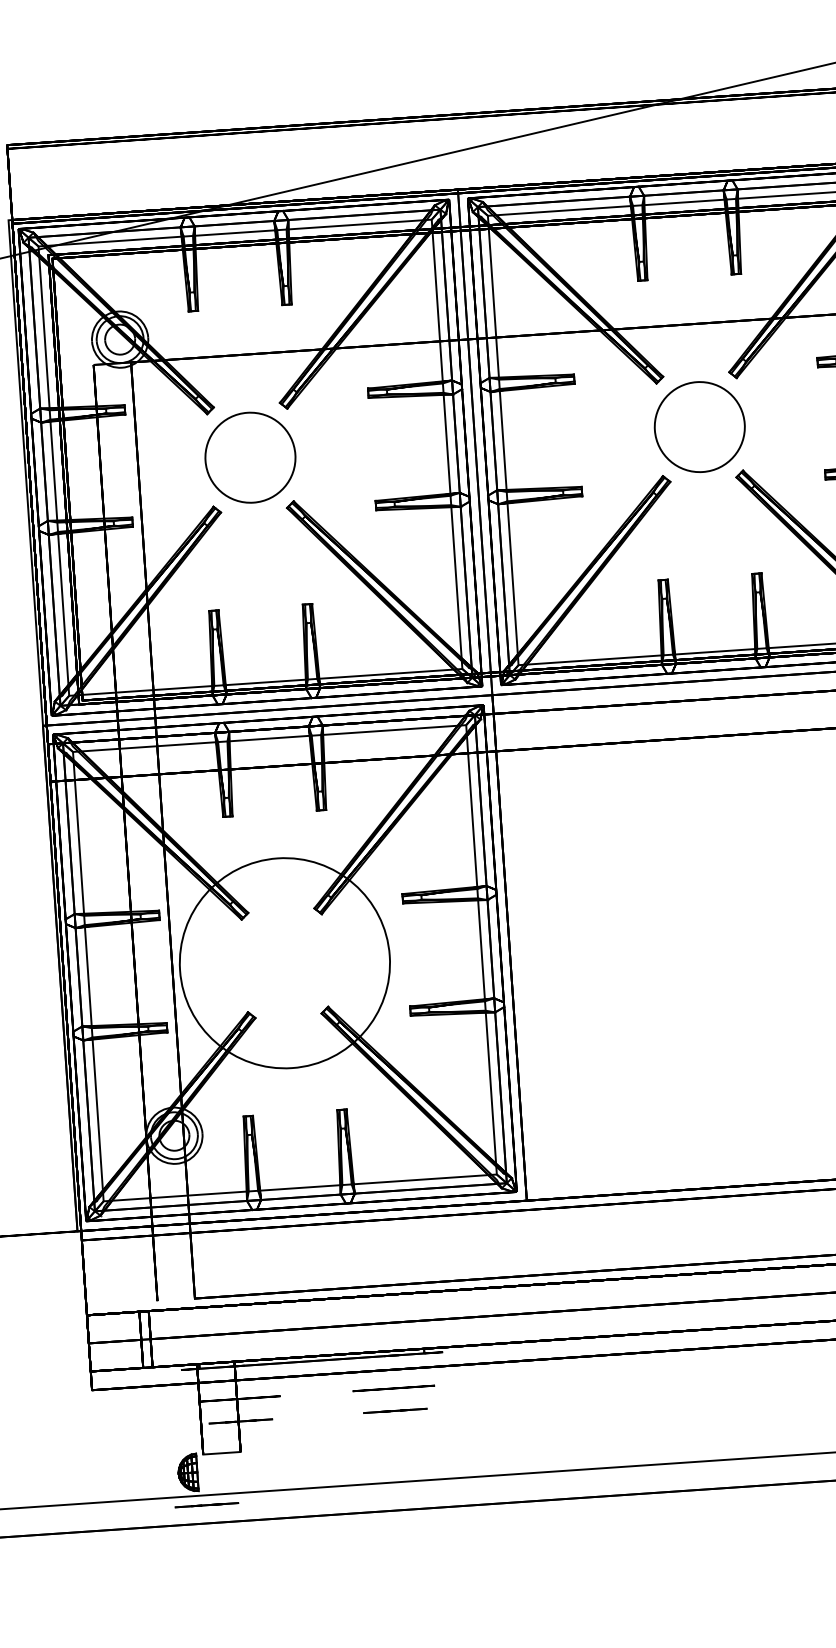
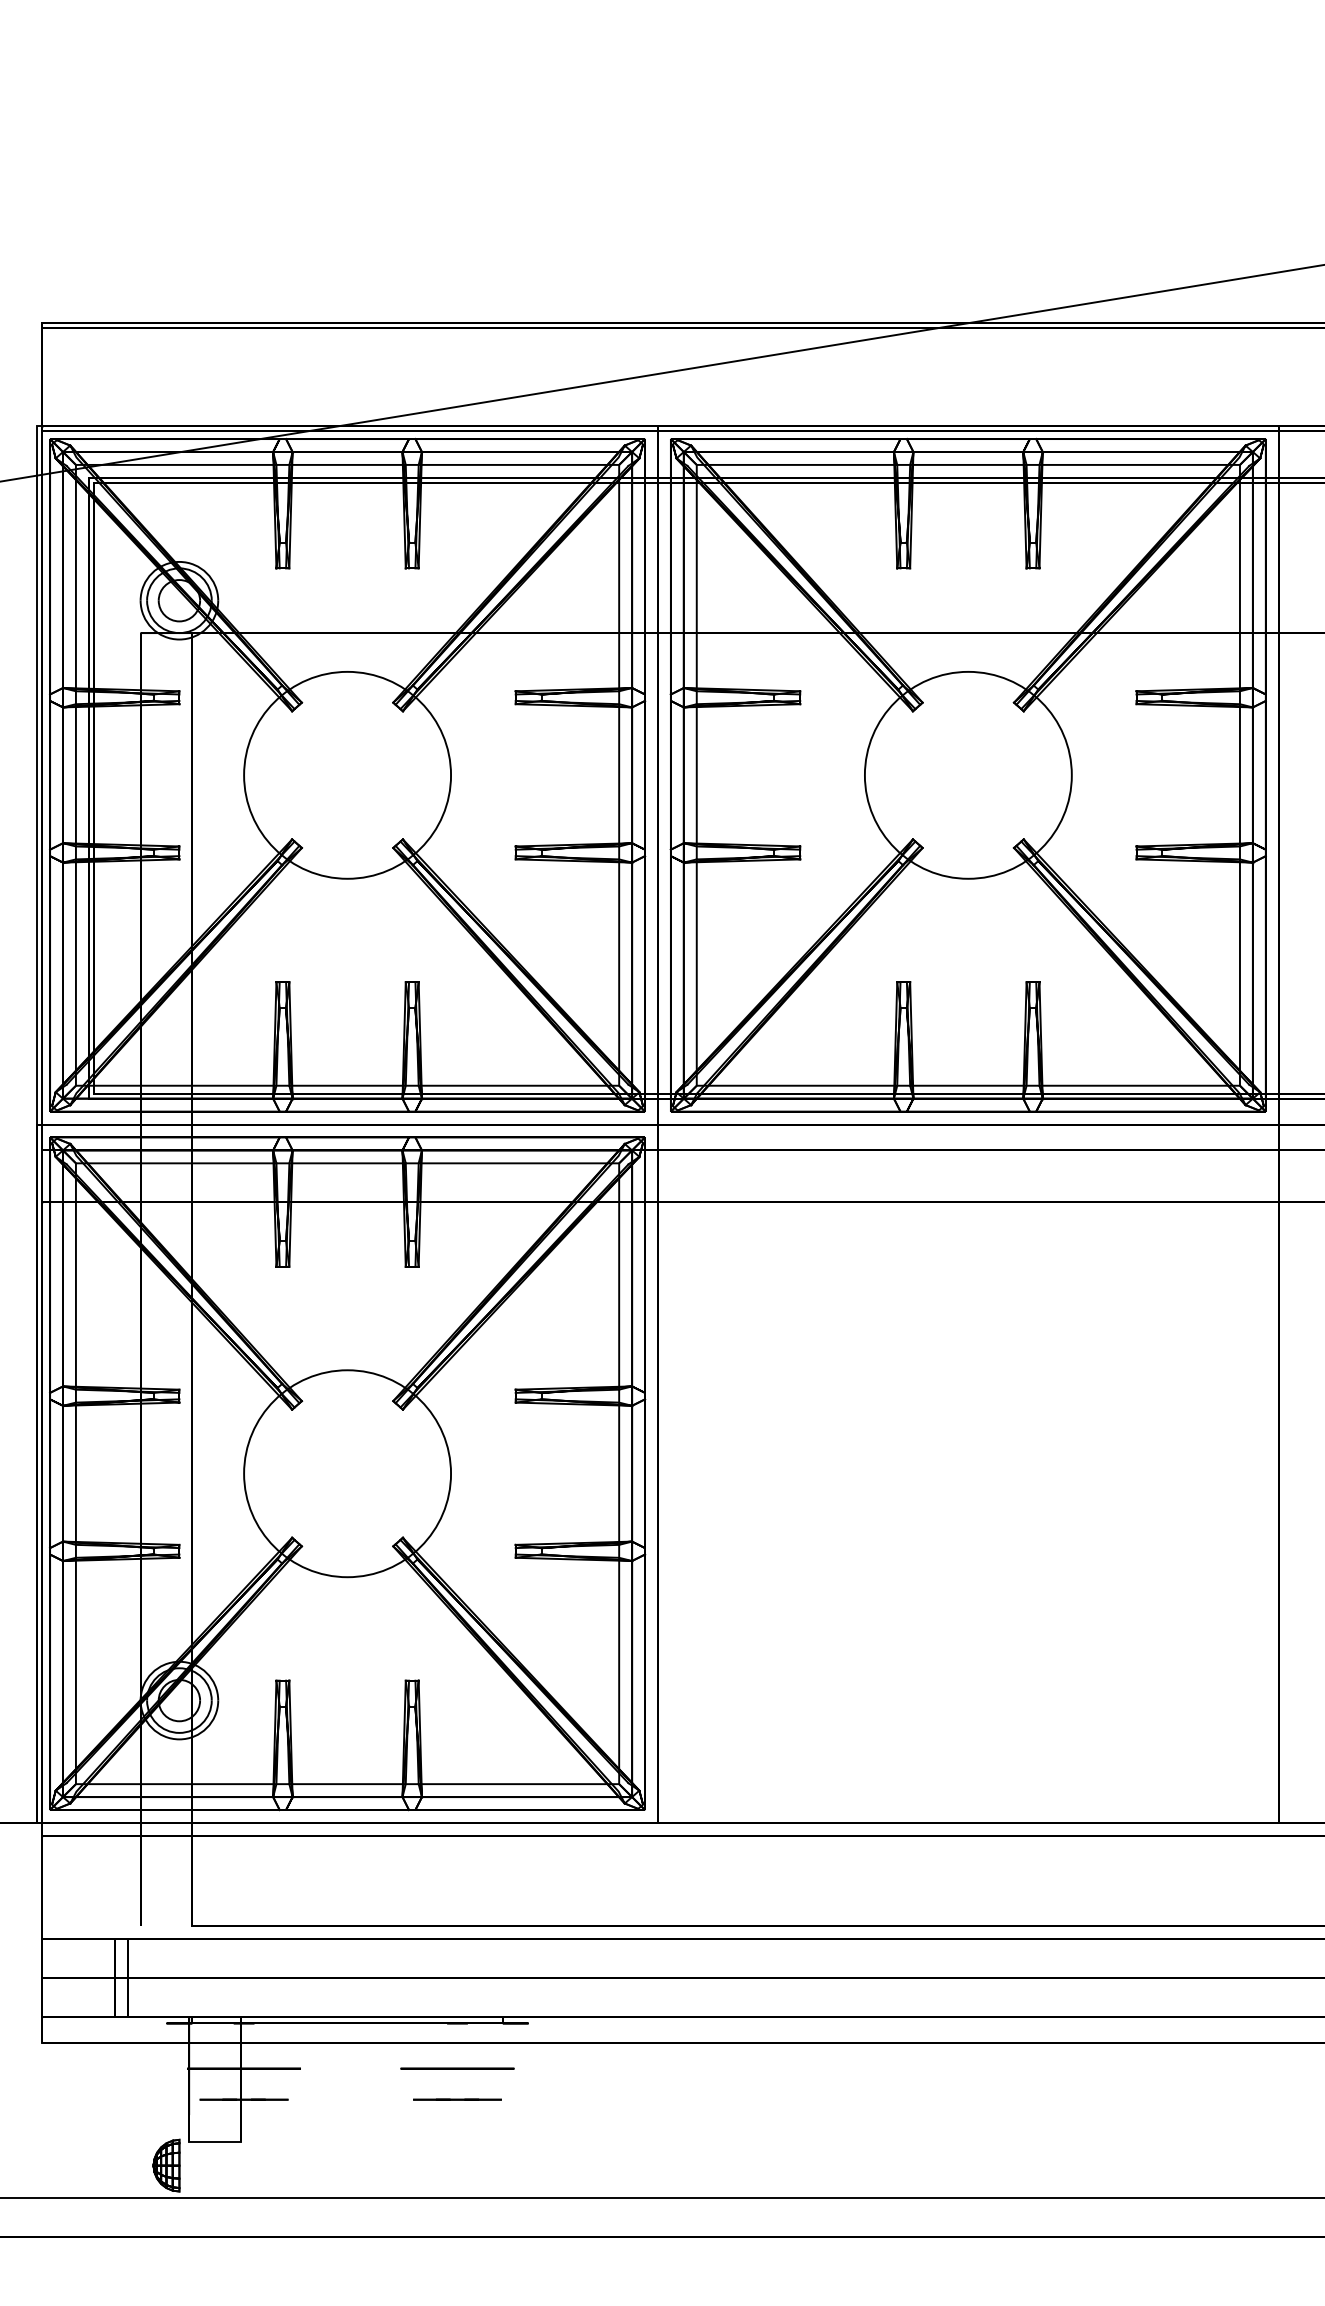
circle: (699, 426) -> (967, 774), size x1.67
circle: (250, 457) -> (347, 774), size x1.67
circle: (284, 963) -> (347, 1473), size x0.71
line: (206, 1505) -> (189, 2211), removed

